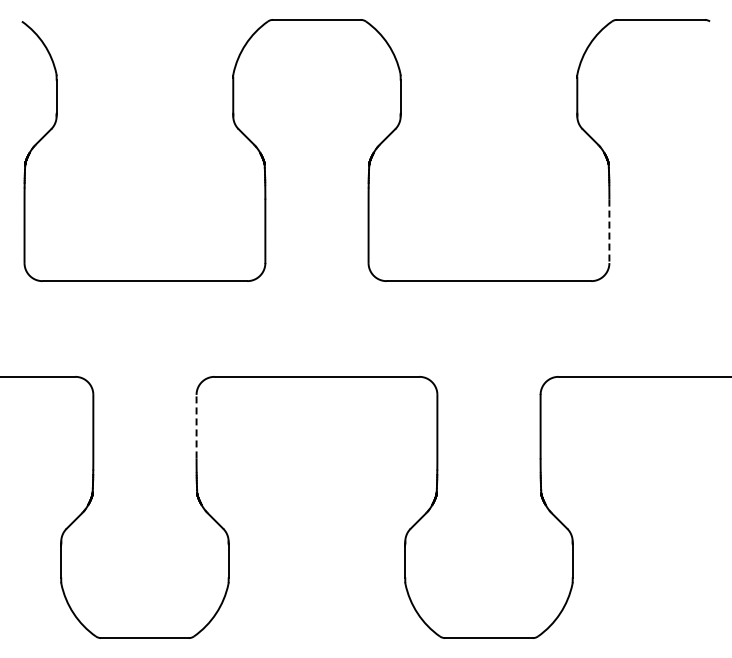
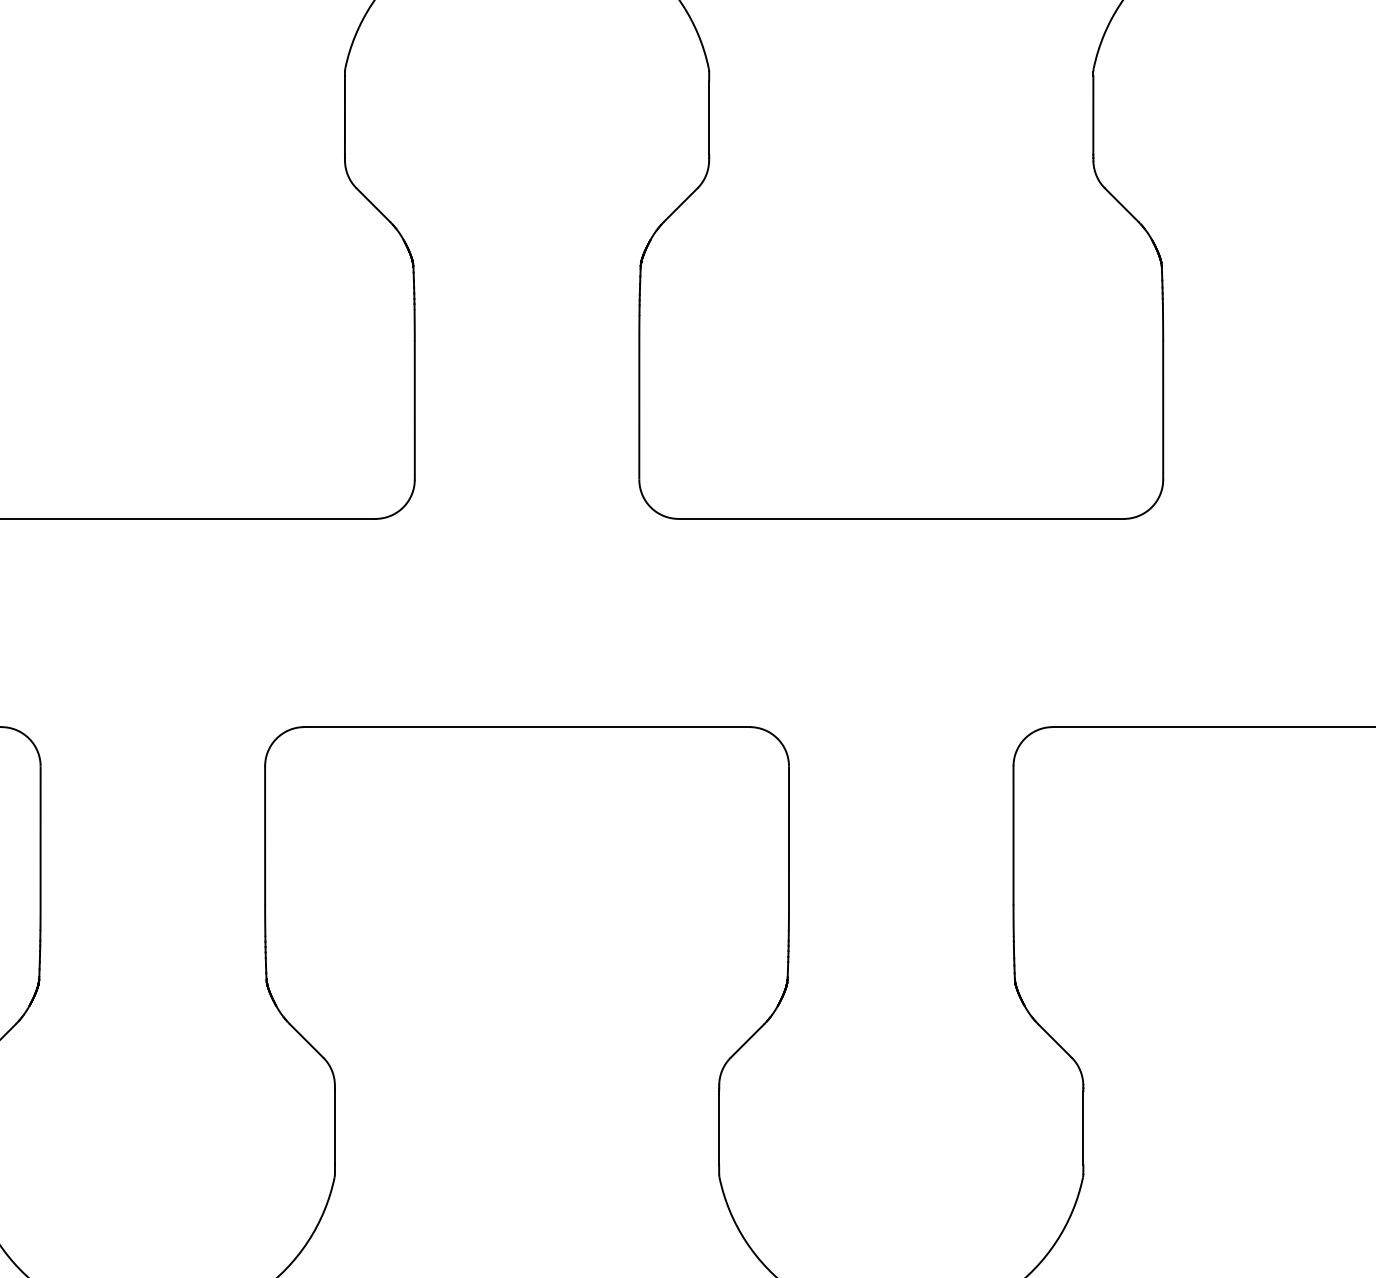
line: (609, 231) -> (1163, 410), dashed -> solid
line: (196, 426) -> (264, 835), dashed -> solid

